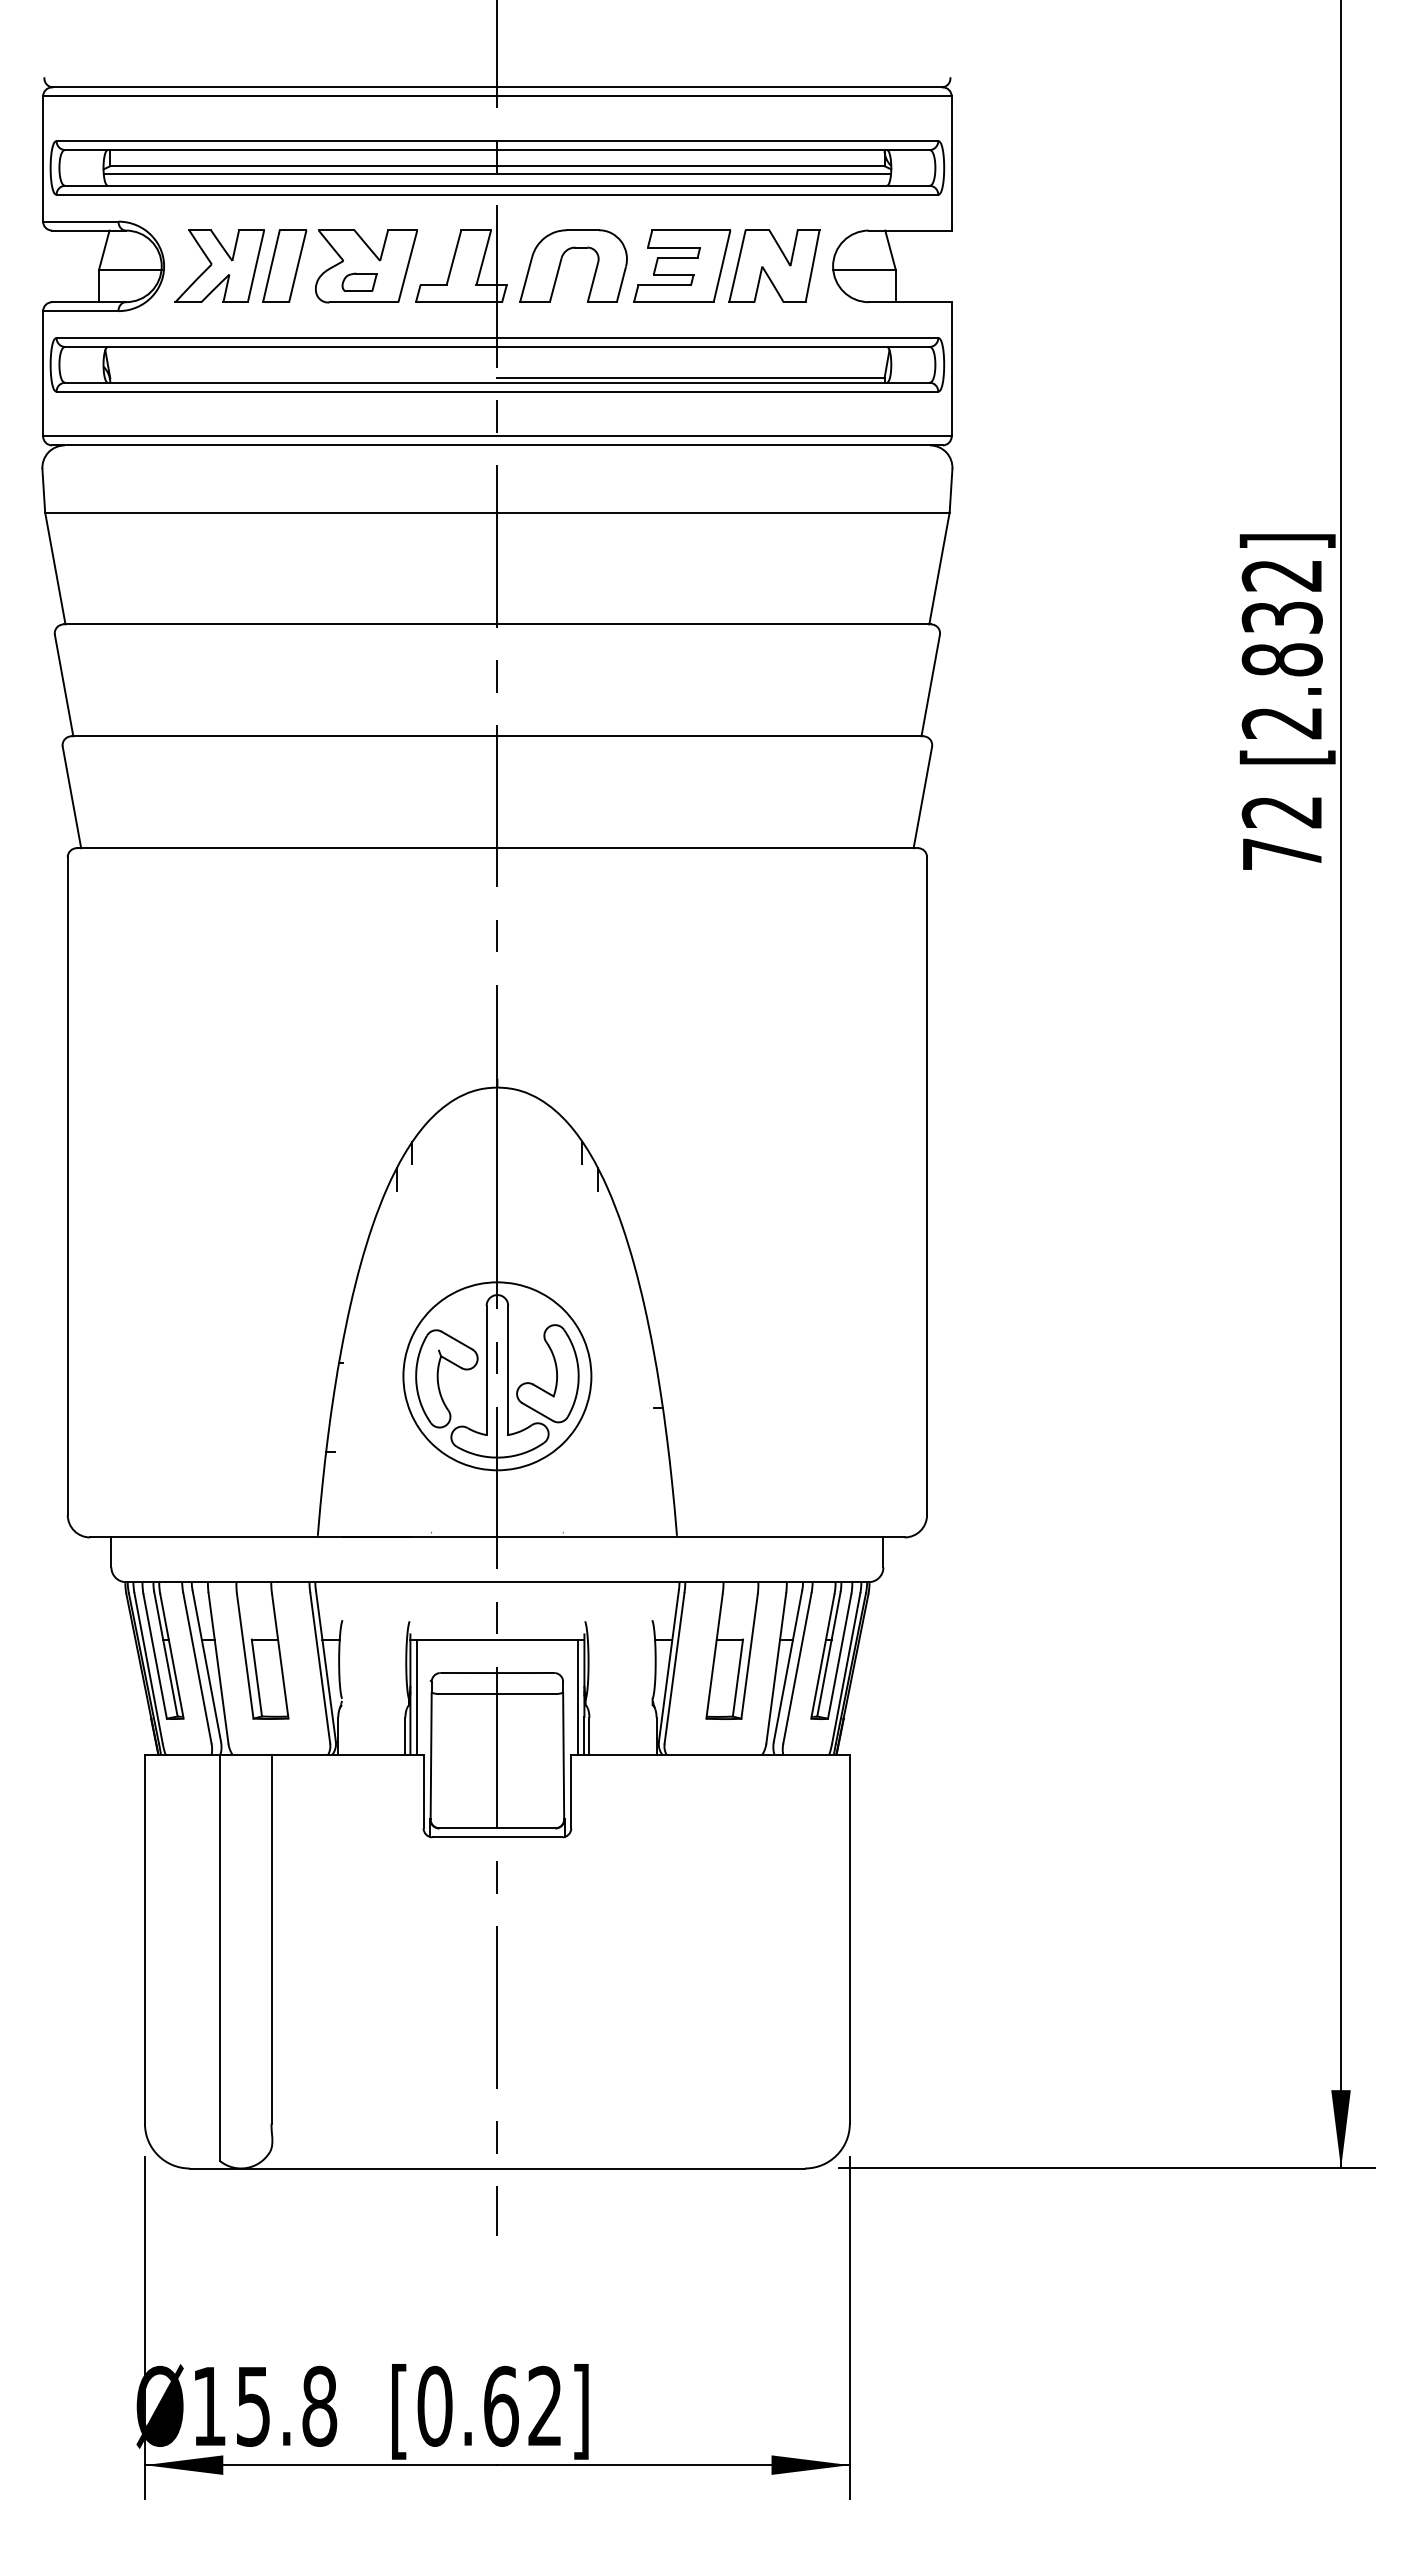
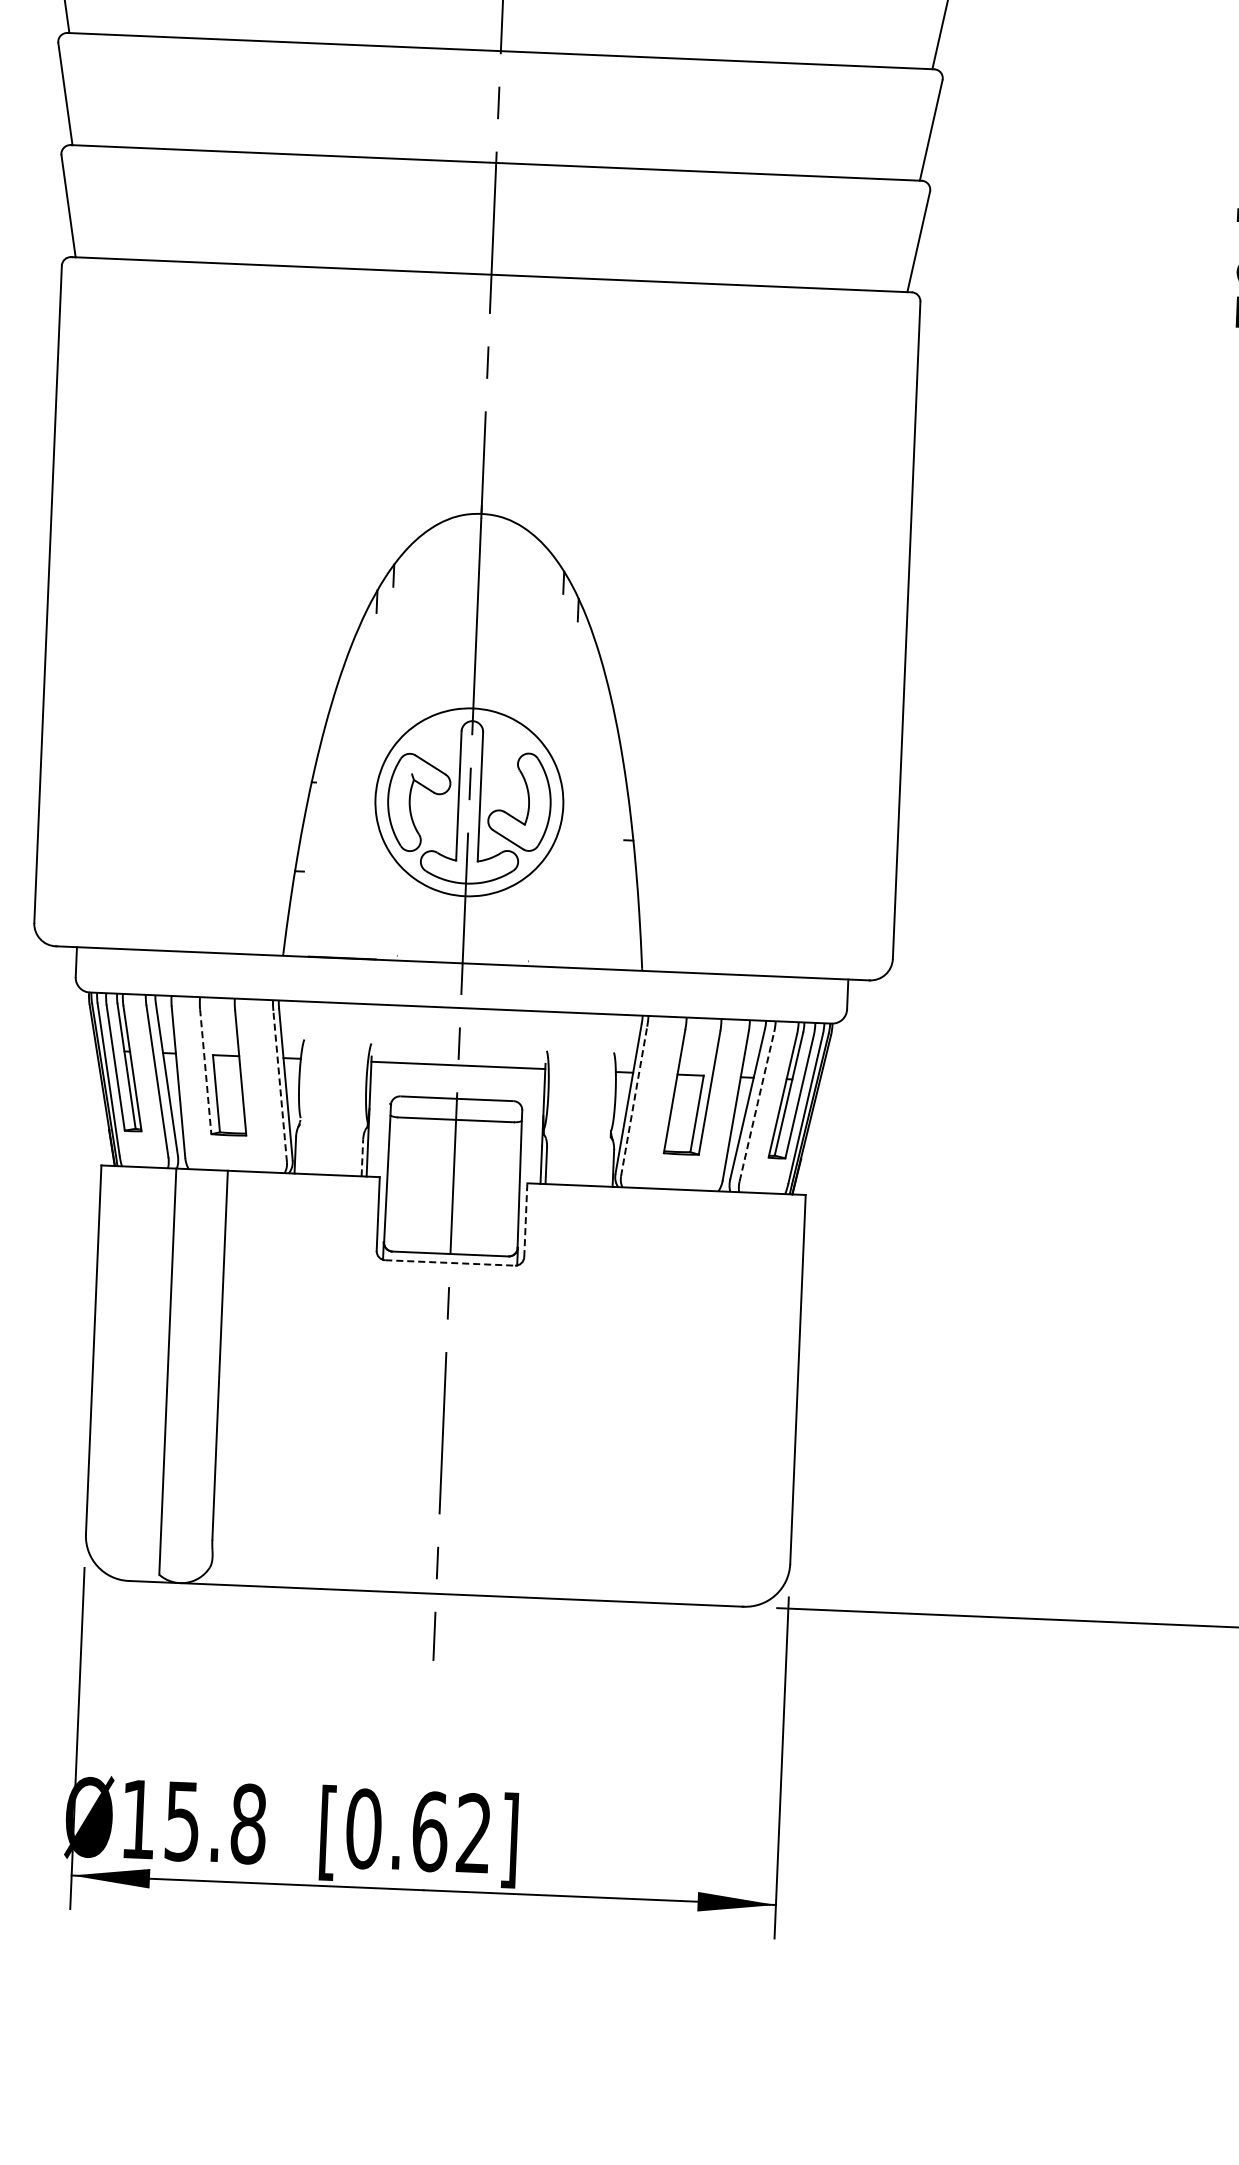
line: (245, 1656) -> (205, 1071), solid -> dashed
line: (320, 1668) -> (280, 1086), solid -> dashed
line: (674, 1668) -> (634, 1101), solid -> dashed
line: (797, 1668) -> (756, 1106), solid -> dashed
line: (416, 1696) -> (375, 1118), removed
line: (577, 1696) -> (536, 1125), removed
line: (405, 1735) -> (362, 1157), solid -> dashed
line: (571, 1791) -> (526, 1220), solid -> dashed
line: (497, 1837) -> (450, 1263), solid -> dashed

